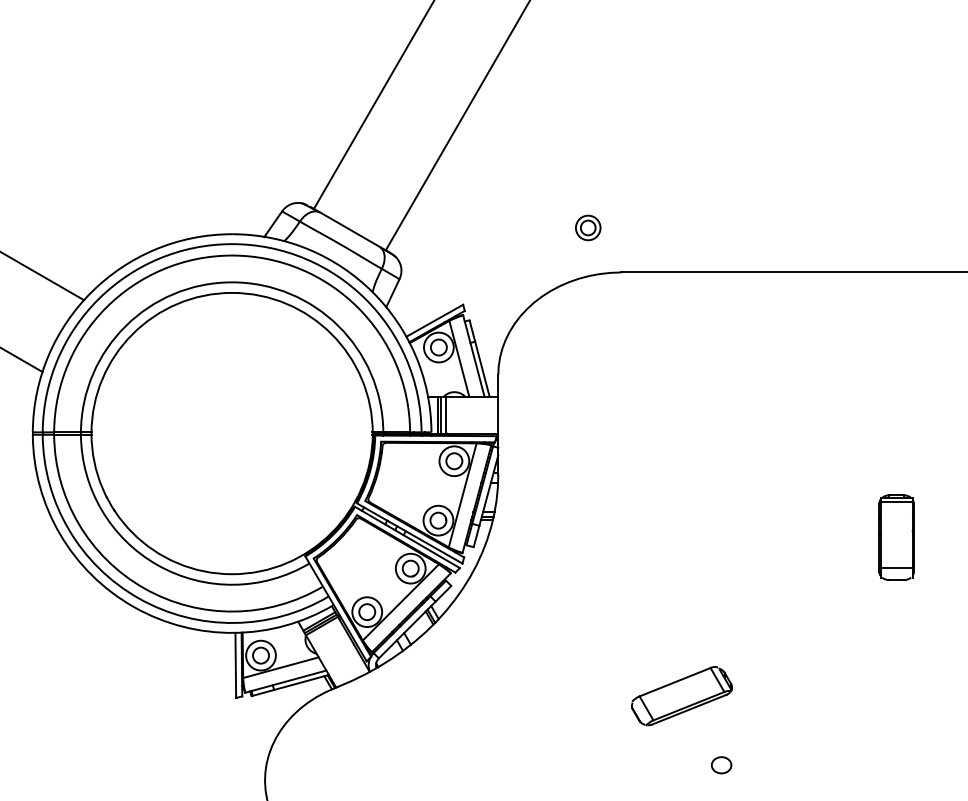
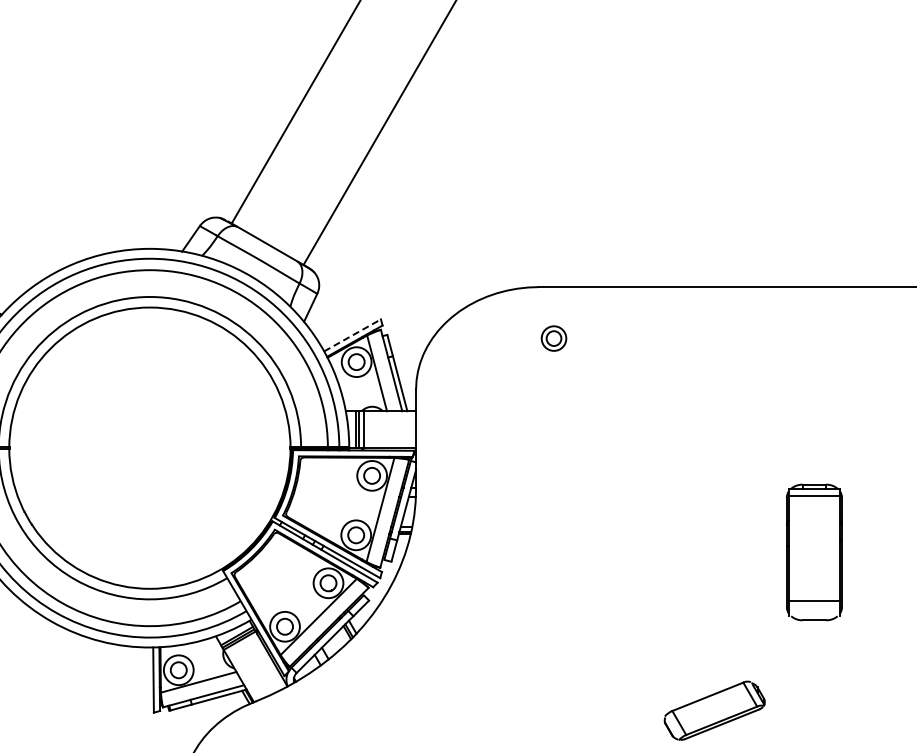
part: (588, 227) -> (554, 338), moved
line: (434, 320) -> (352, 335), solid -> dashed
part: (896, 537) -> (814, 552), size x1.6
part: (681, 696) -> (714, 711), moved

